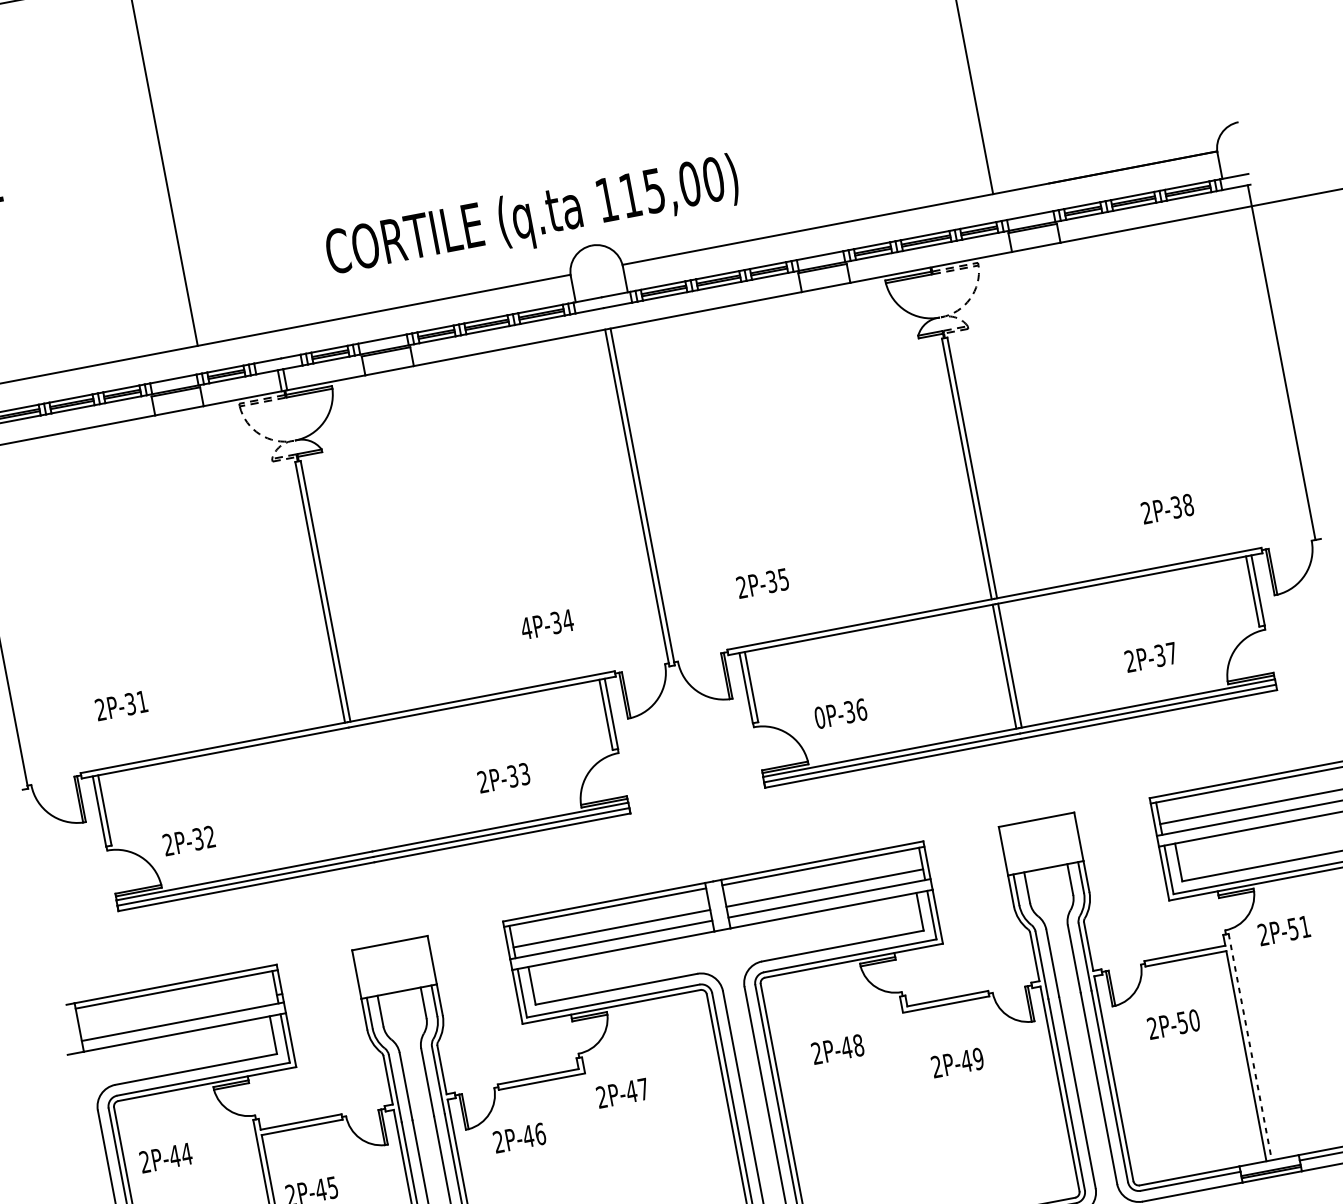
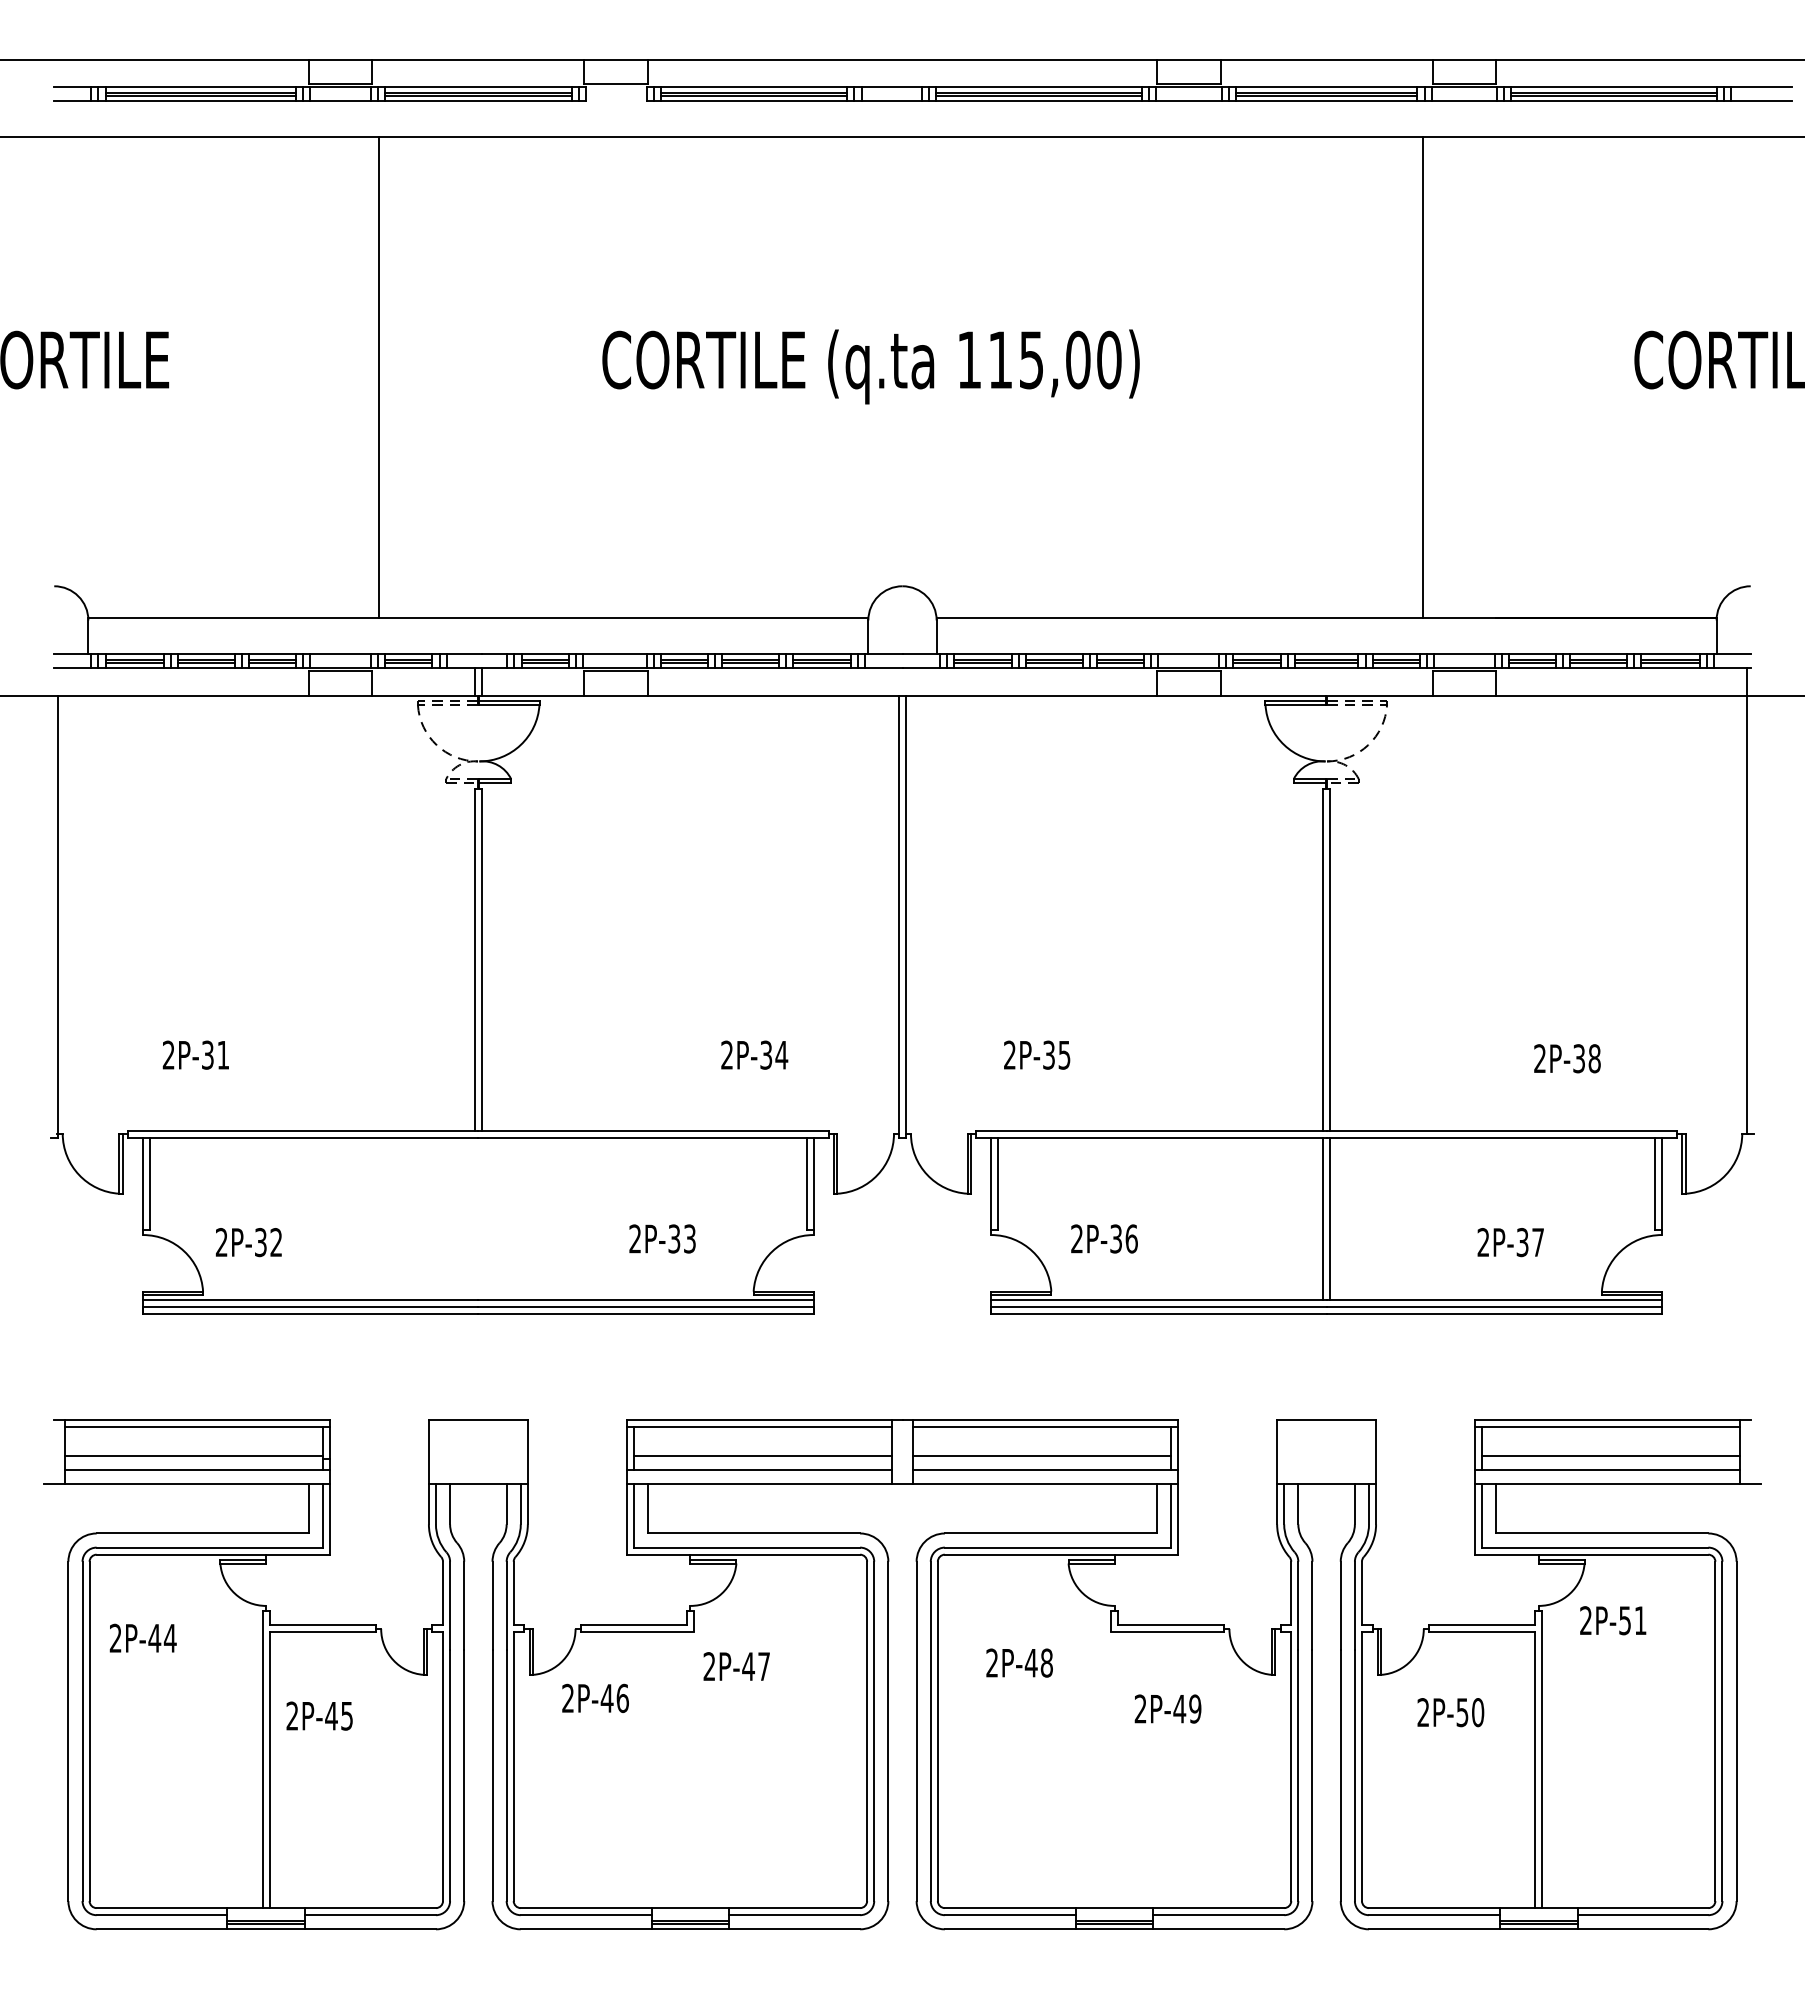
text: (532, 219) -> (870, 366), moved
text: (525, 628) -> (726, 1054), 4P-34 -> 2P-34
text: (820, 717) -> (1077, 1238), 0P-36 -> 2P-36
line: (177, 1011) -> (193, 1455), added
line: (1250, 1047) -> (1542, 1760), dashed -> solid

